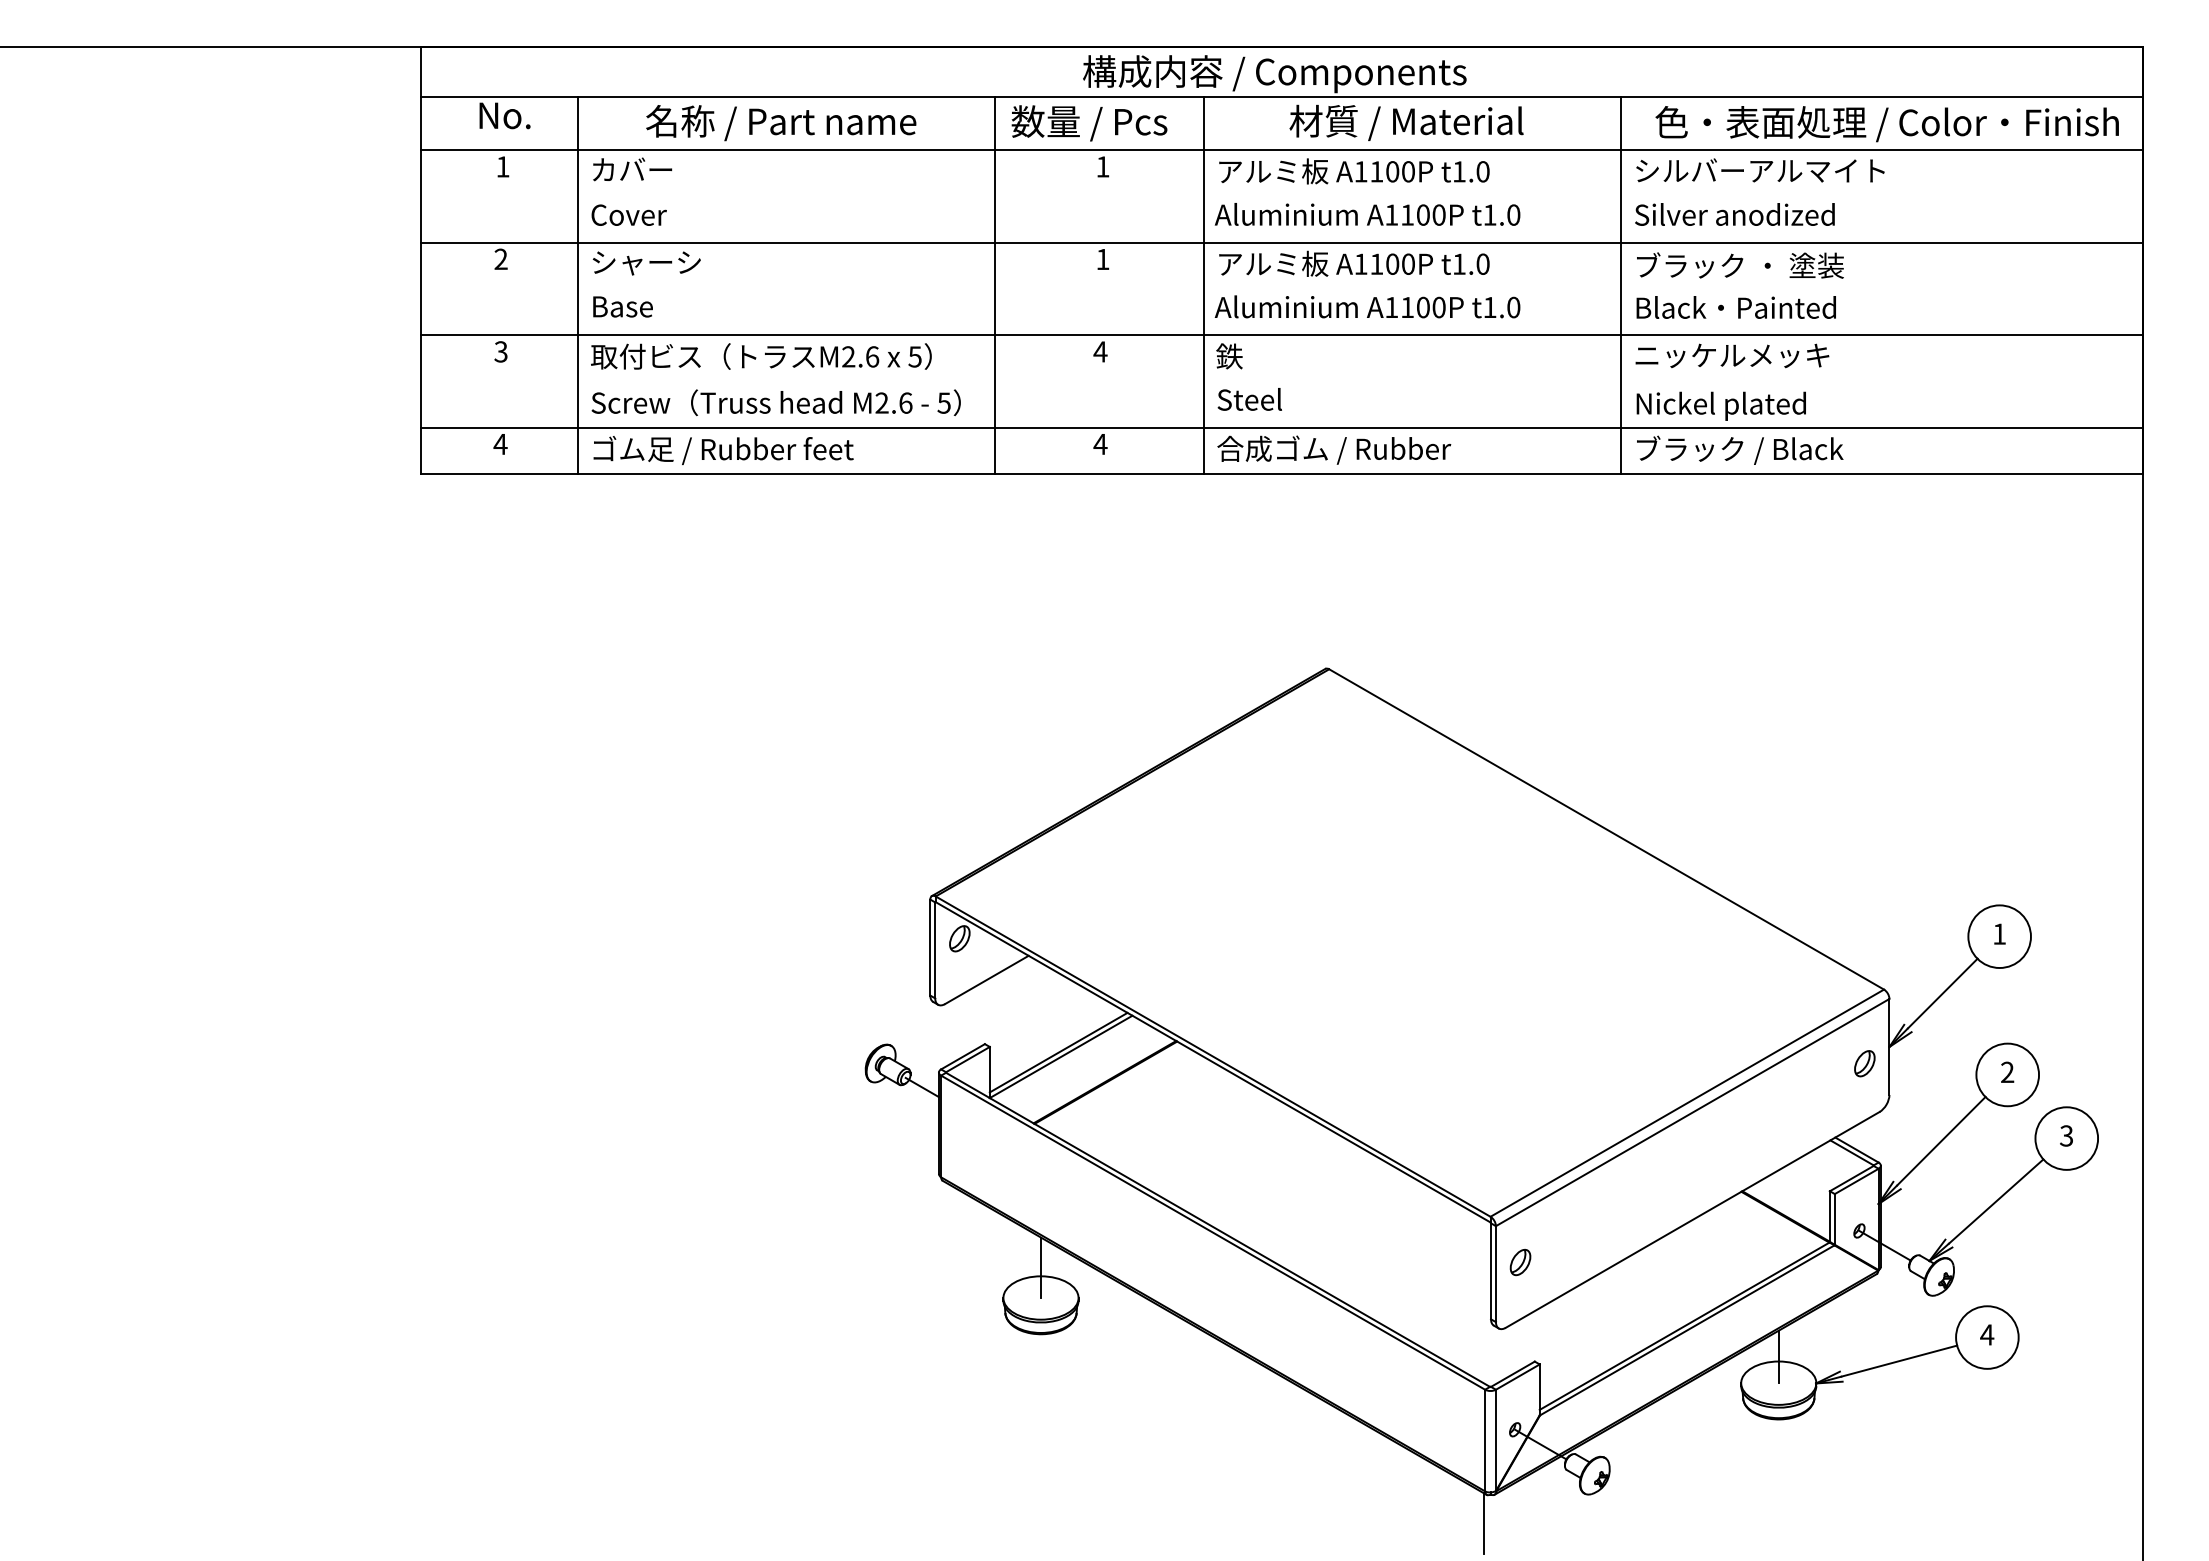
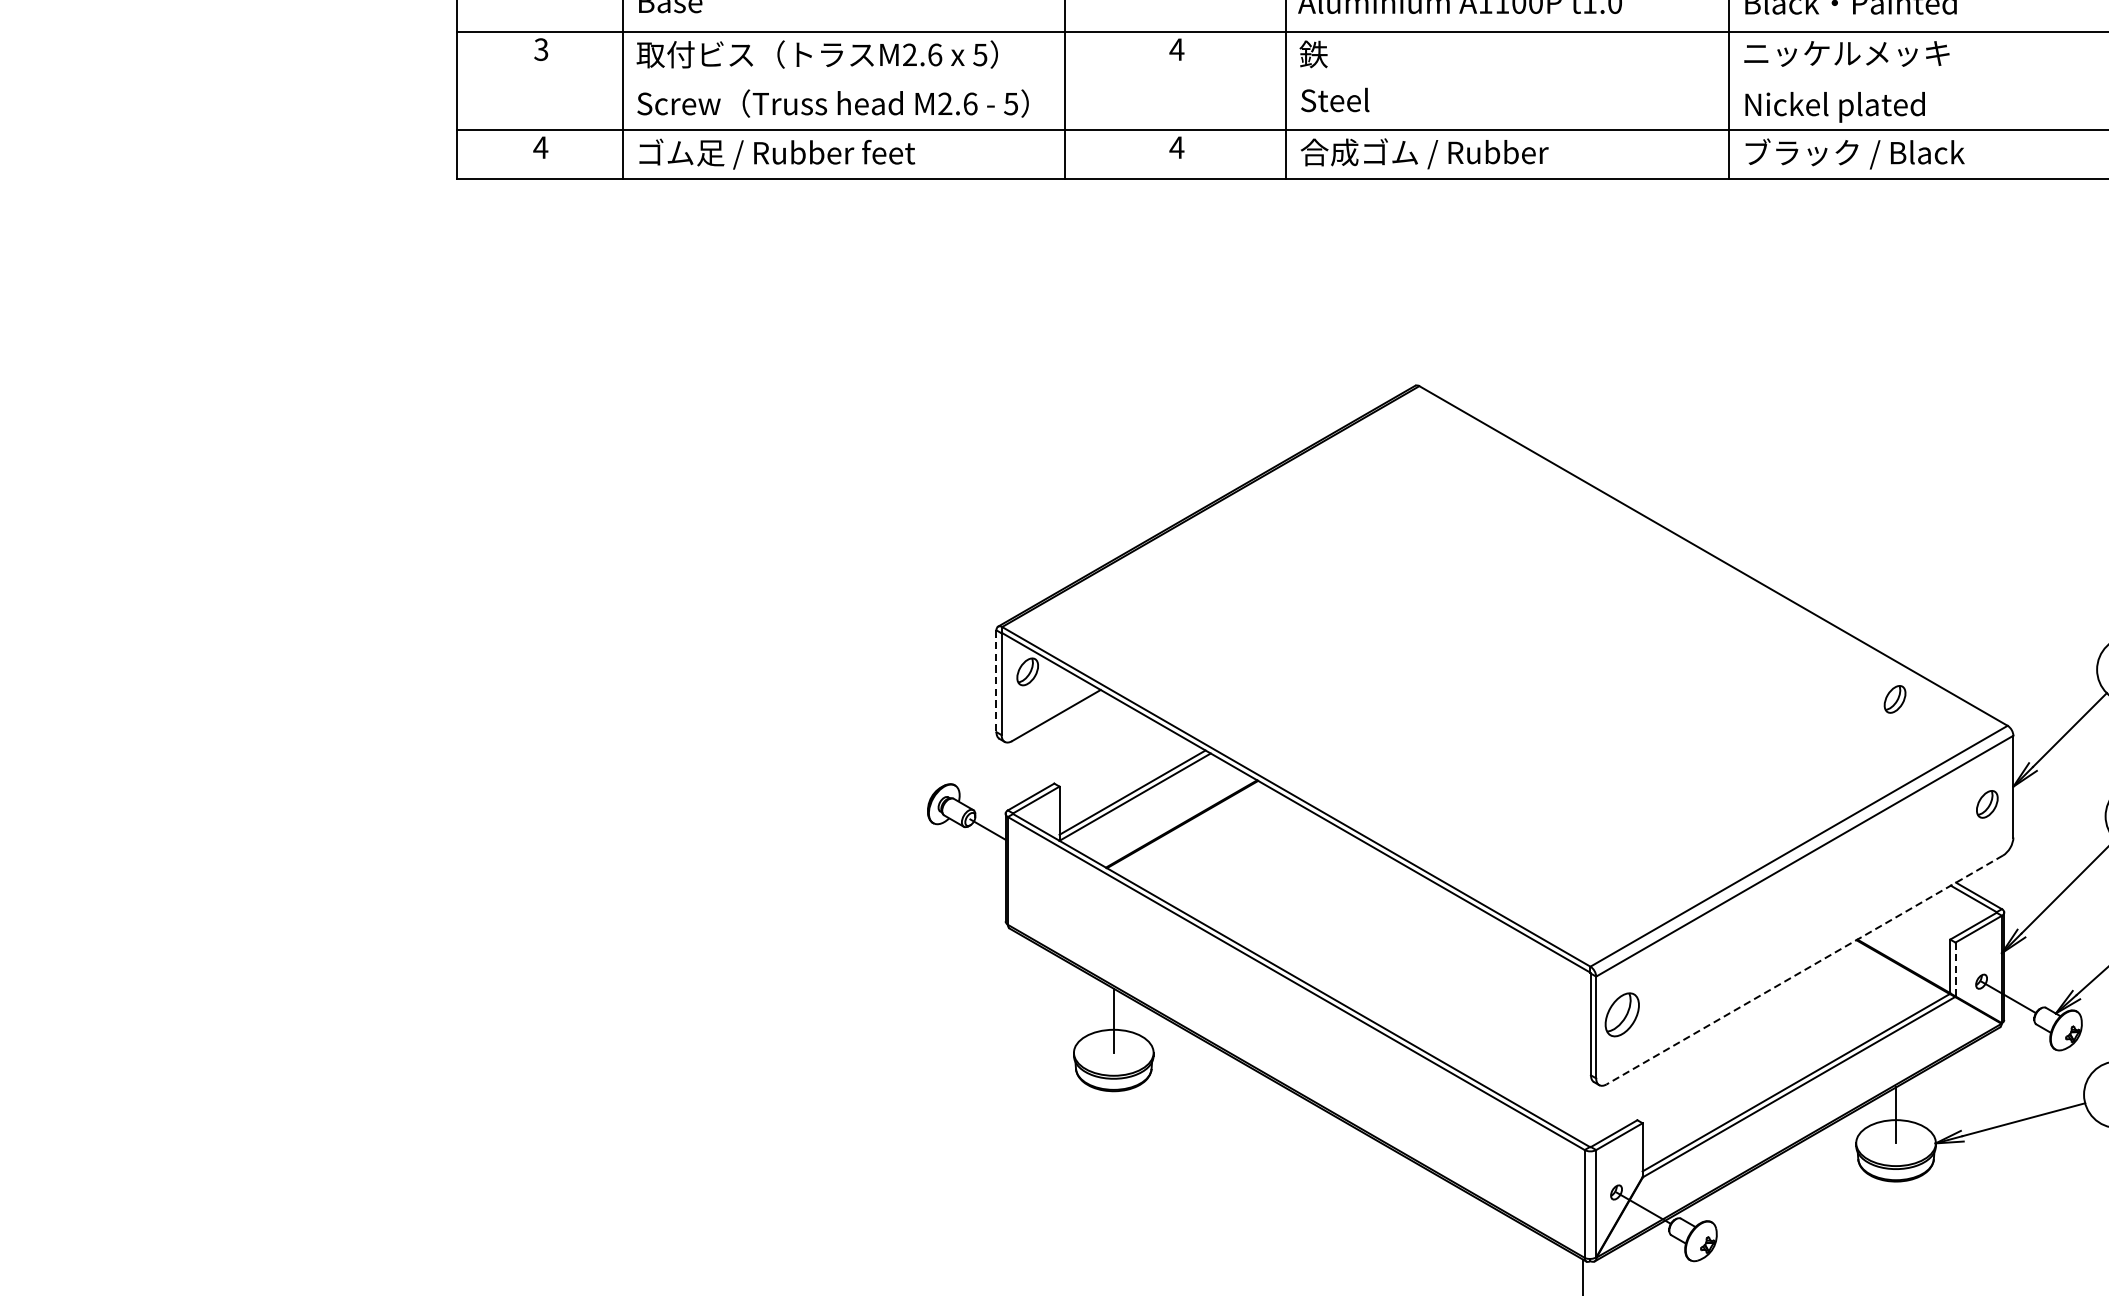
line: (930, 947) -> (996, 681), solid -> dashed
part: (1777, 964) -> (1894, 699), added
line: (1834, 1218) -> (1955, 968), solid -> dashed
line: (1692, 1219) -> (1804, 969), solid -> dashed
part: (1520, 1262) -> (1622, 1015), size x1.6

